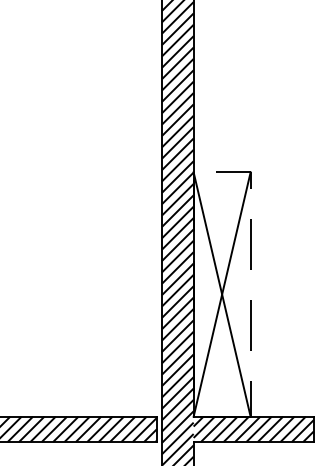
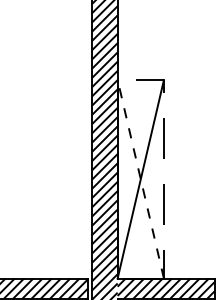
line: (222, 294) -> (141, 179), solid -> dashed

